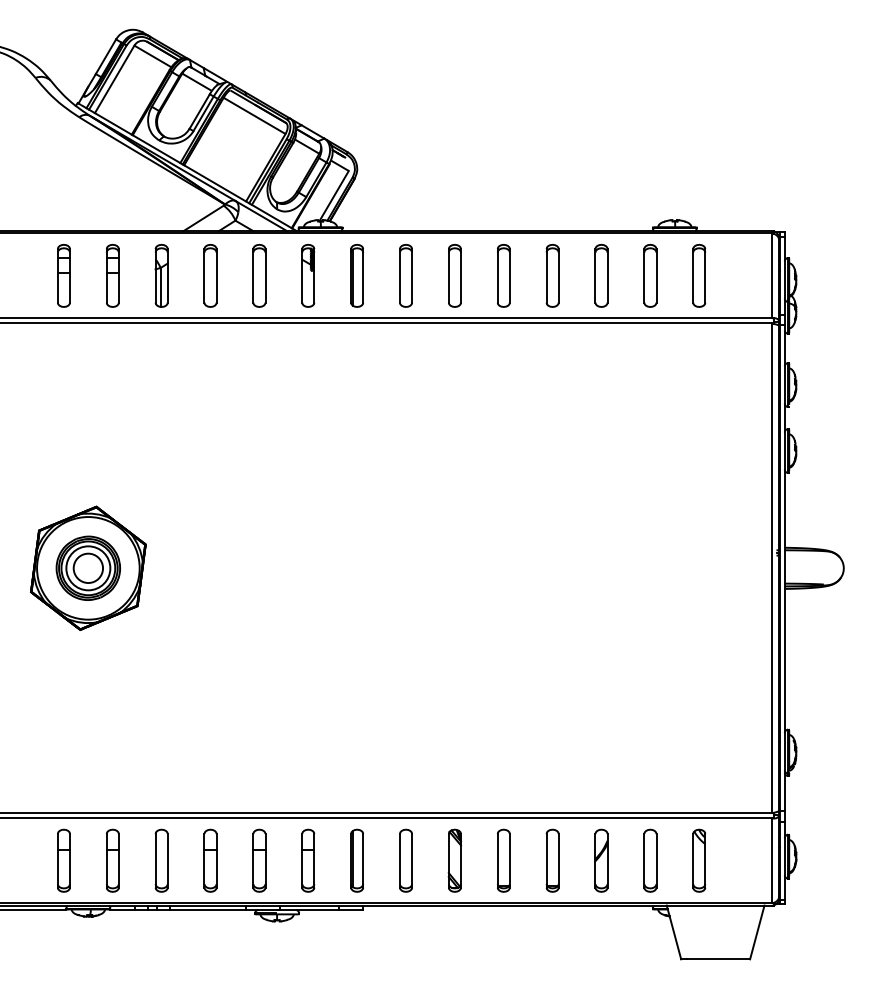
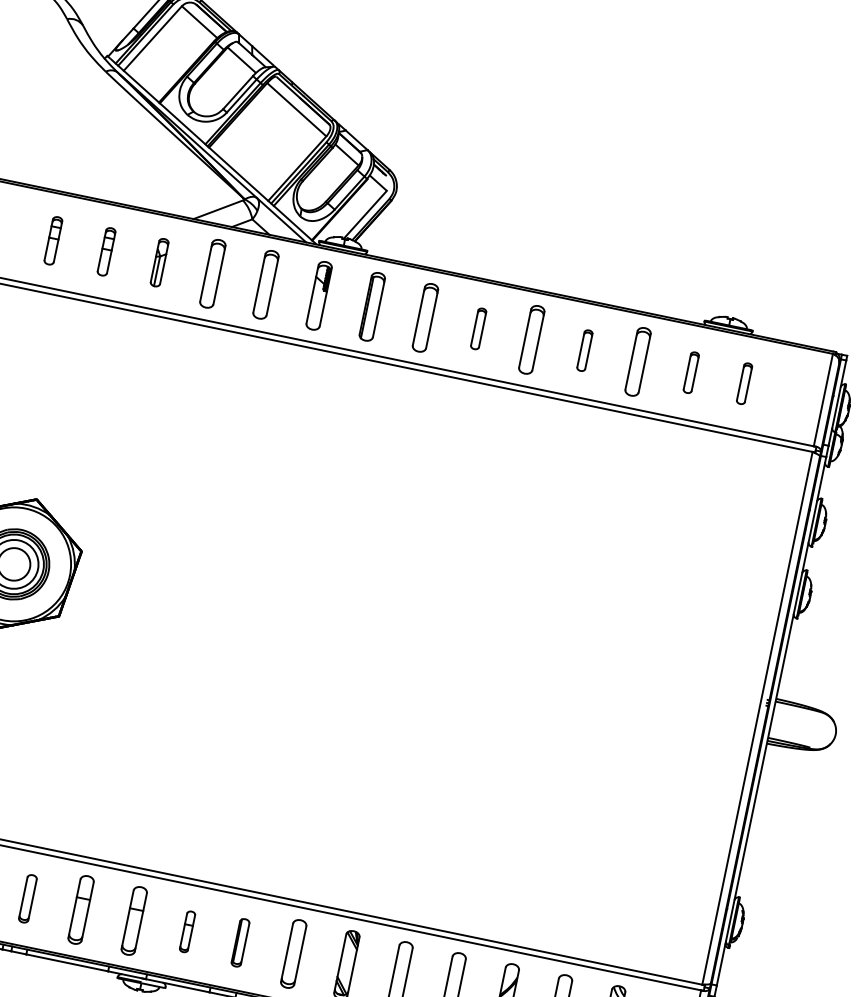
part: (63, 275) -> (53, 240), size x0.7
part: (112, 275) -> (106, 251), size x0.7
part: (161, 275) -> (159, 262), size x0.7
part: (454, 275) -> (478, 328), size x0.6
part: (552, 275) -> (584, 350), size x0.6
part: (650, 275) -> (691, 372), size x0.6
part: (699, 275) -> (744, 383), size x0.6
part: (161, 860) -> (27, 898), size x0.7
part: (308, 860) -> (187, 931), size x0.6
part: (356, 860) -> (239, 942), size x0.7

